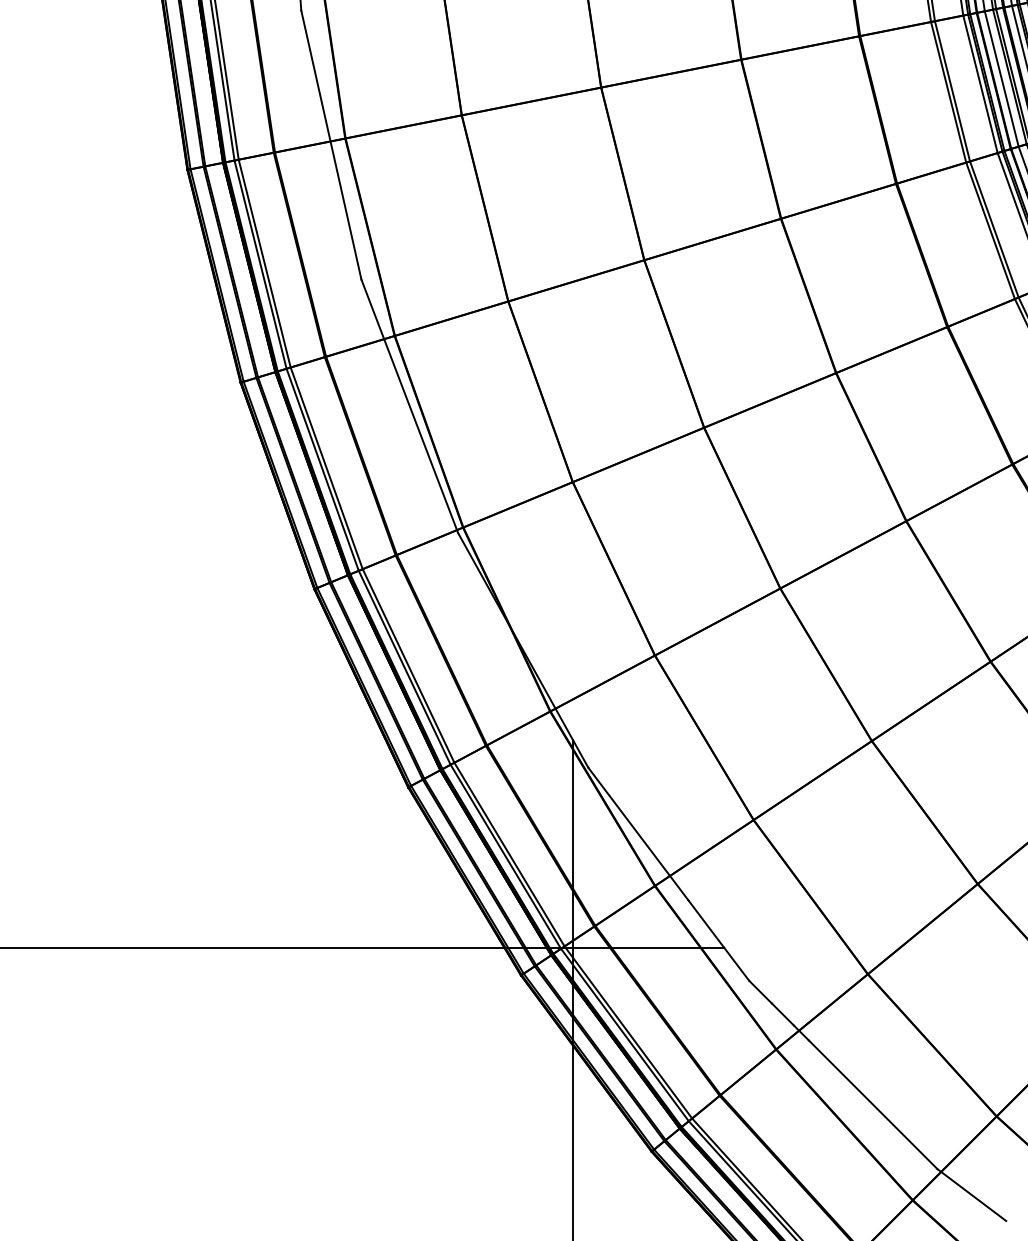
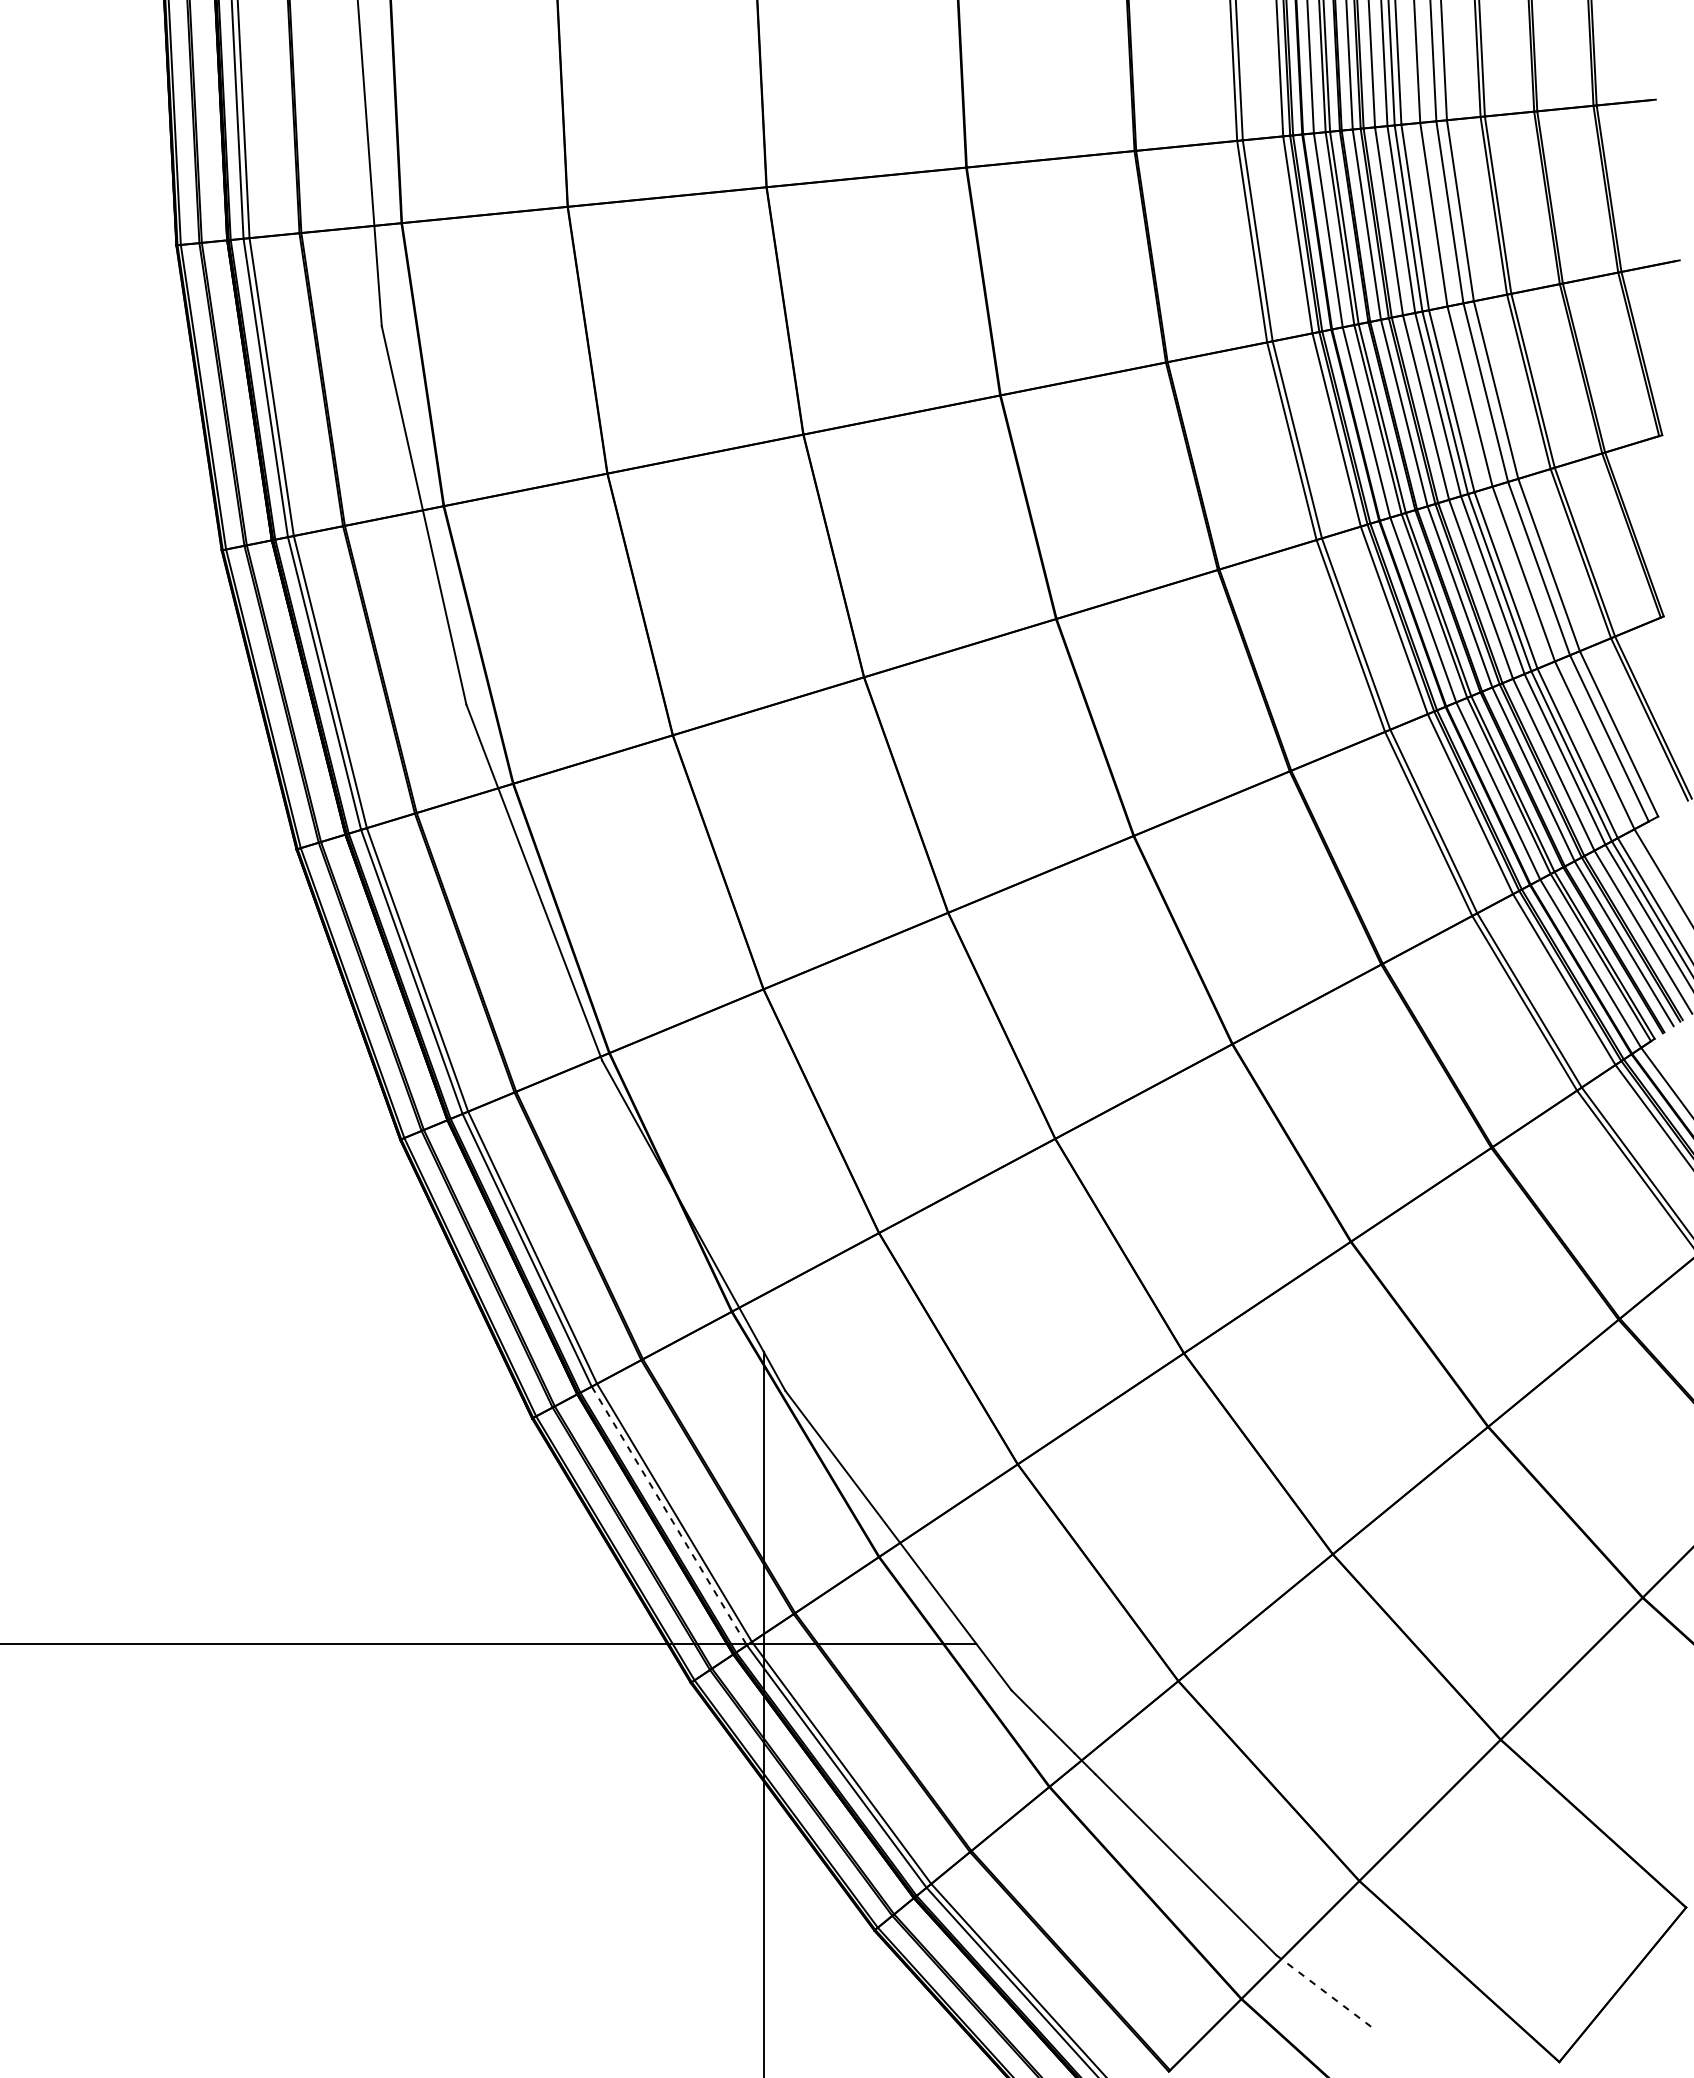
line: (505, 856) -> (669, 1515), solid -> dashed
line: (971, 1195) -> (1324, 1991), solid -> dashed

